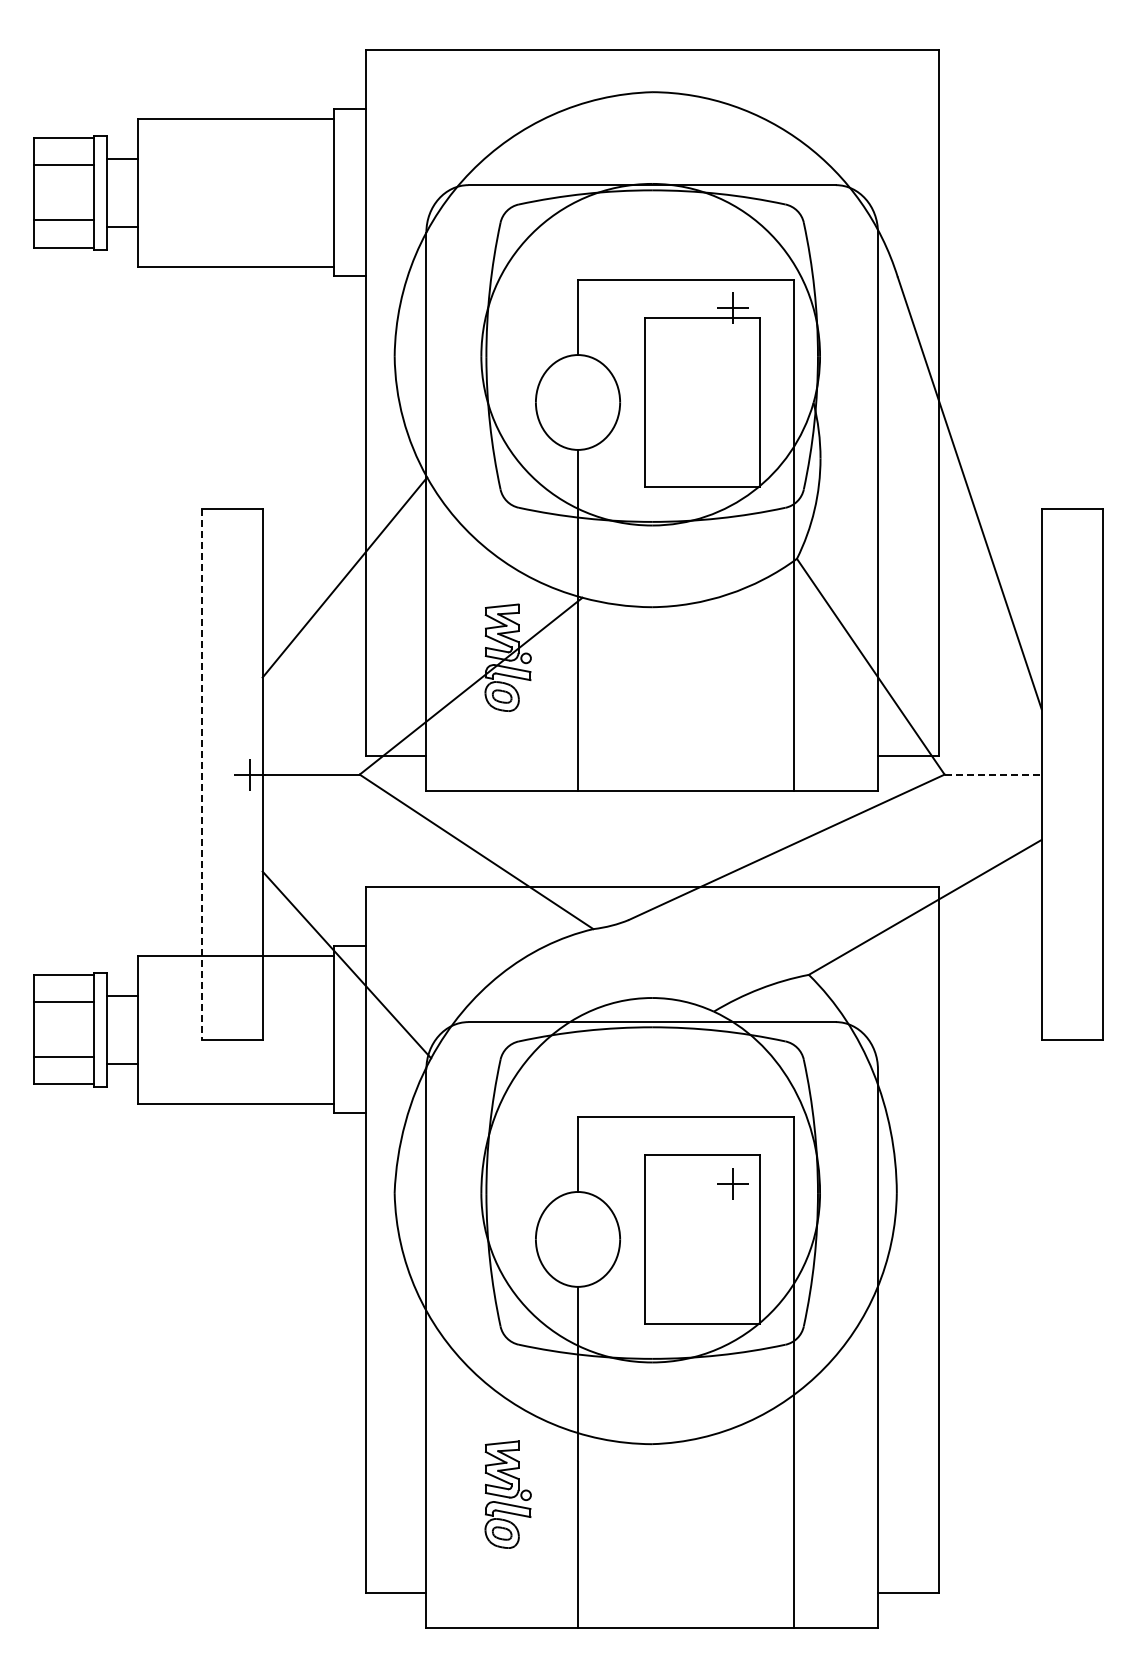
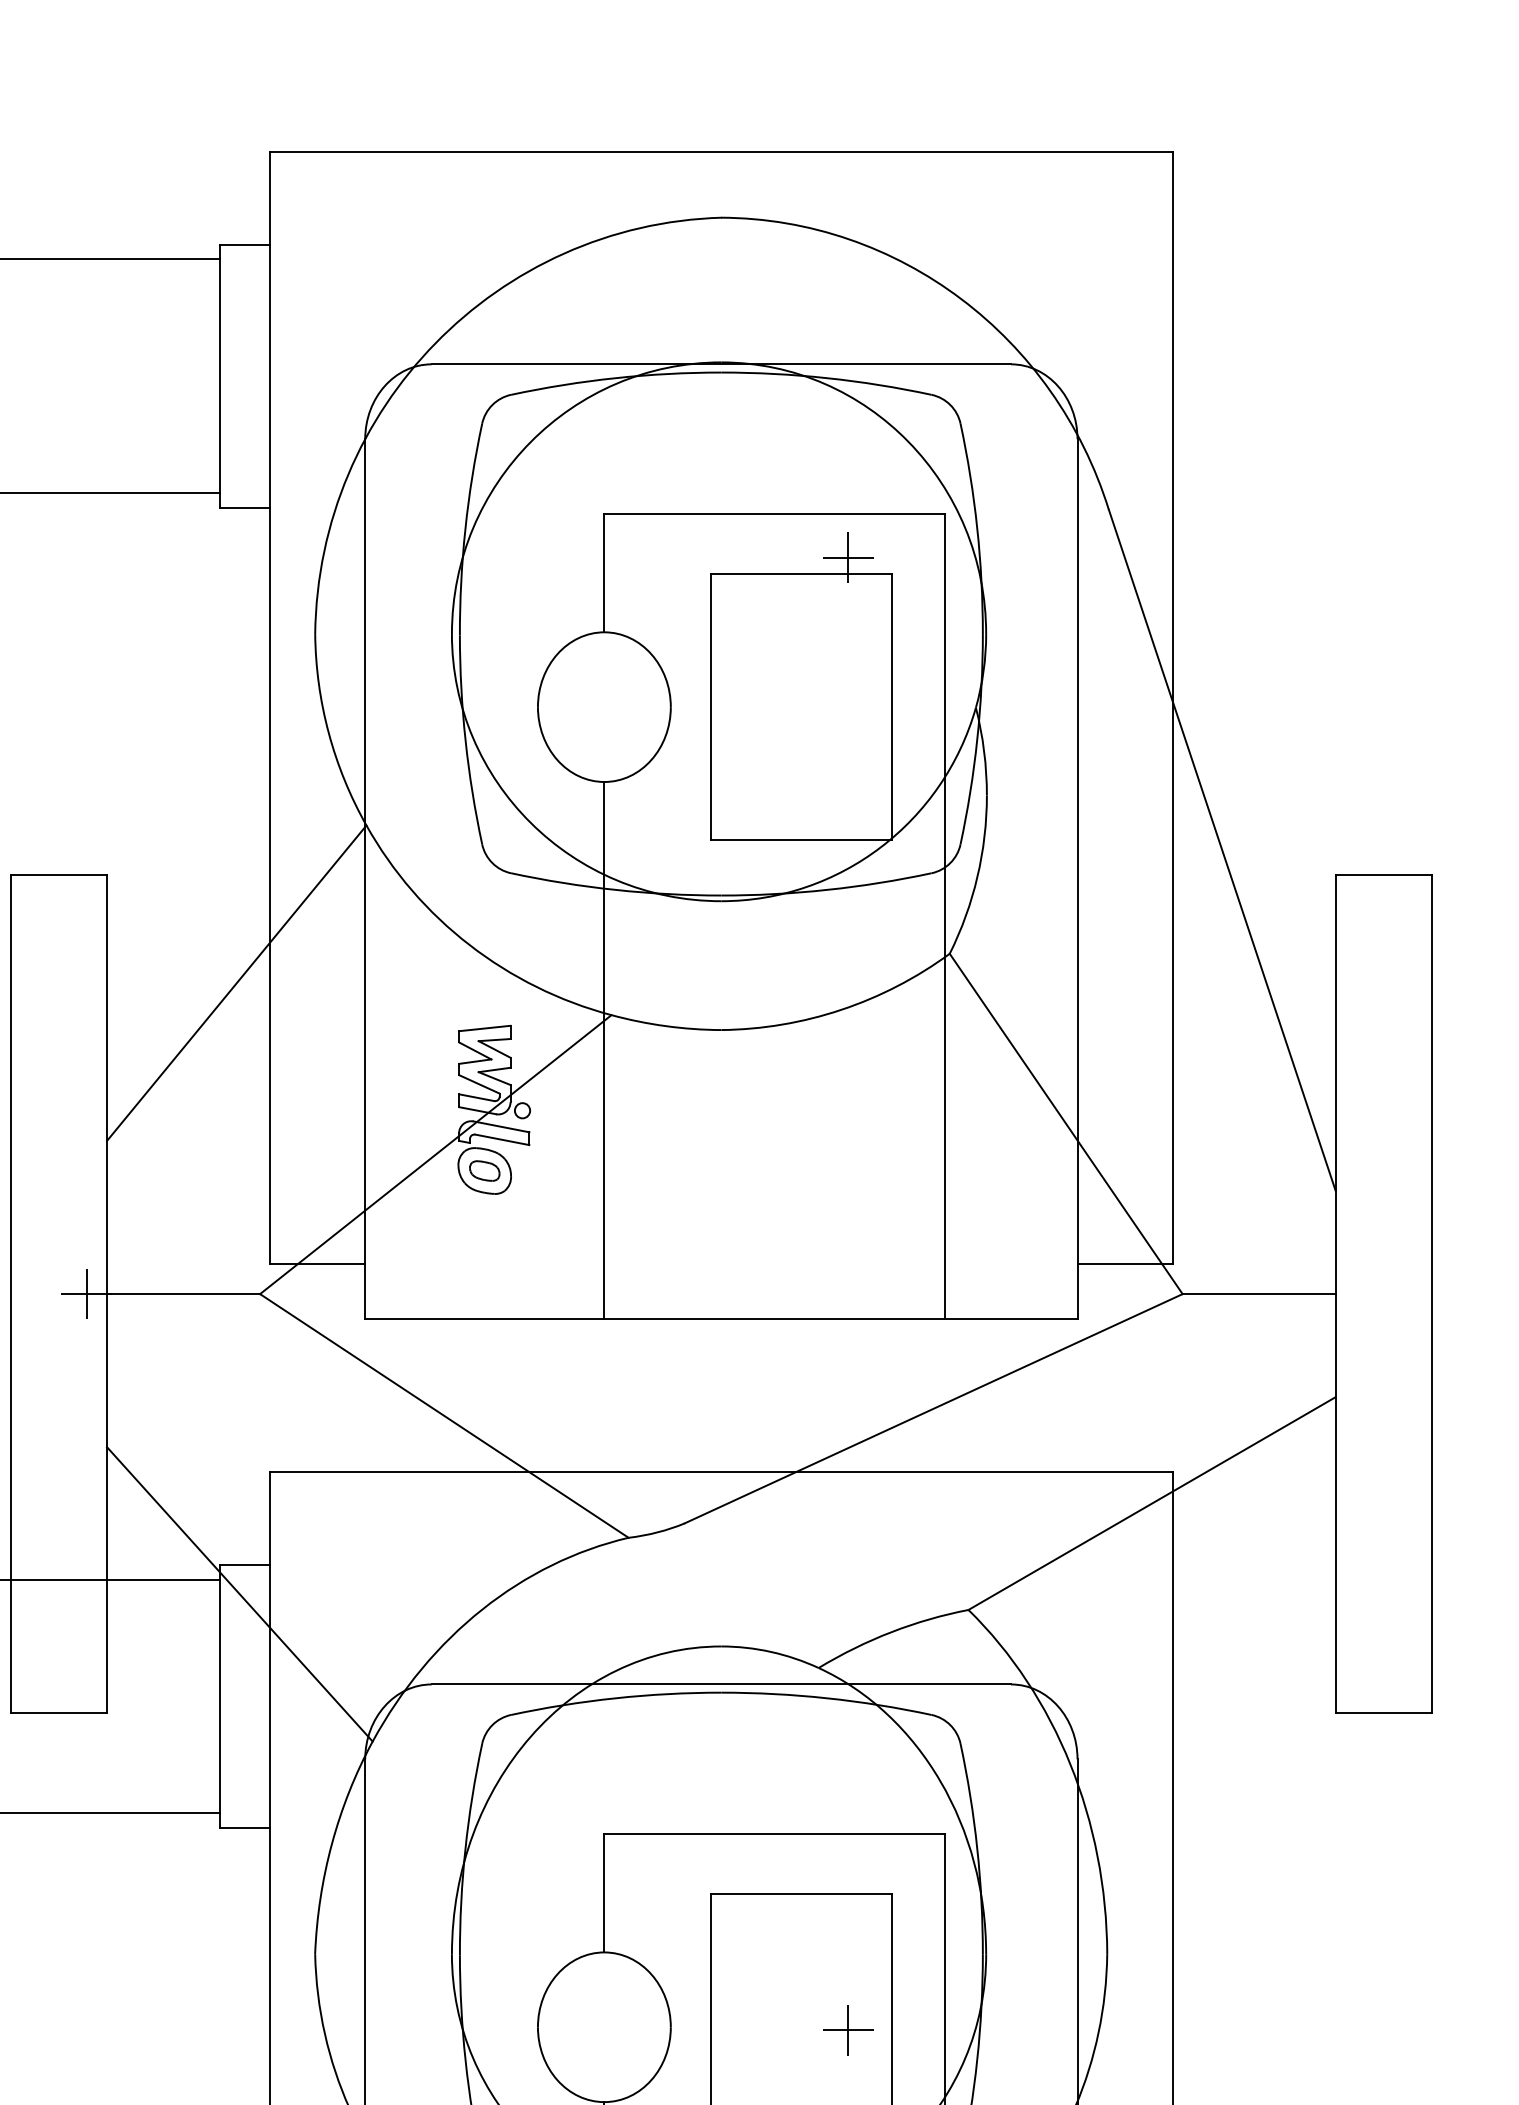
line: (201, 774) -> (10, 1293), dashed -> solid
line: (993, 774) -> (1259, 1293), dashed -> solid
part: (732, 1183) -> (848, 2028), moved

